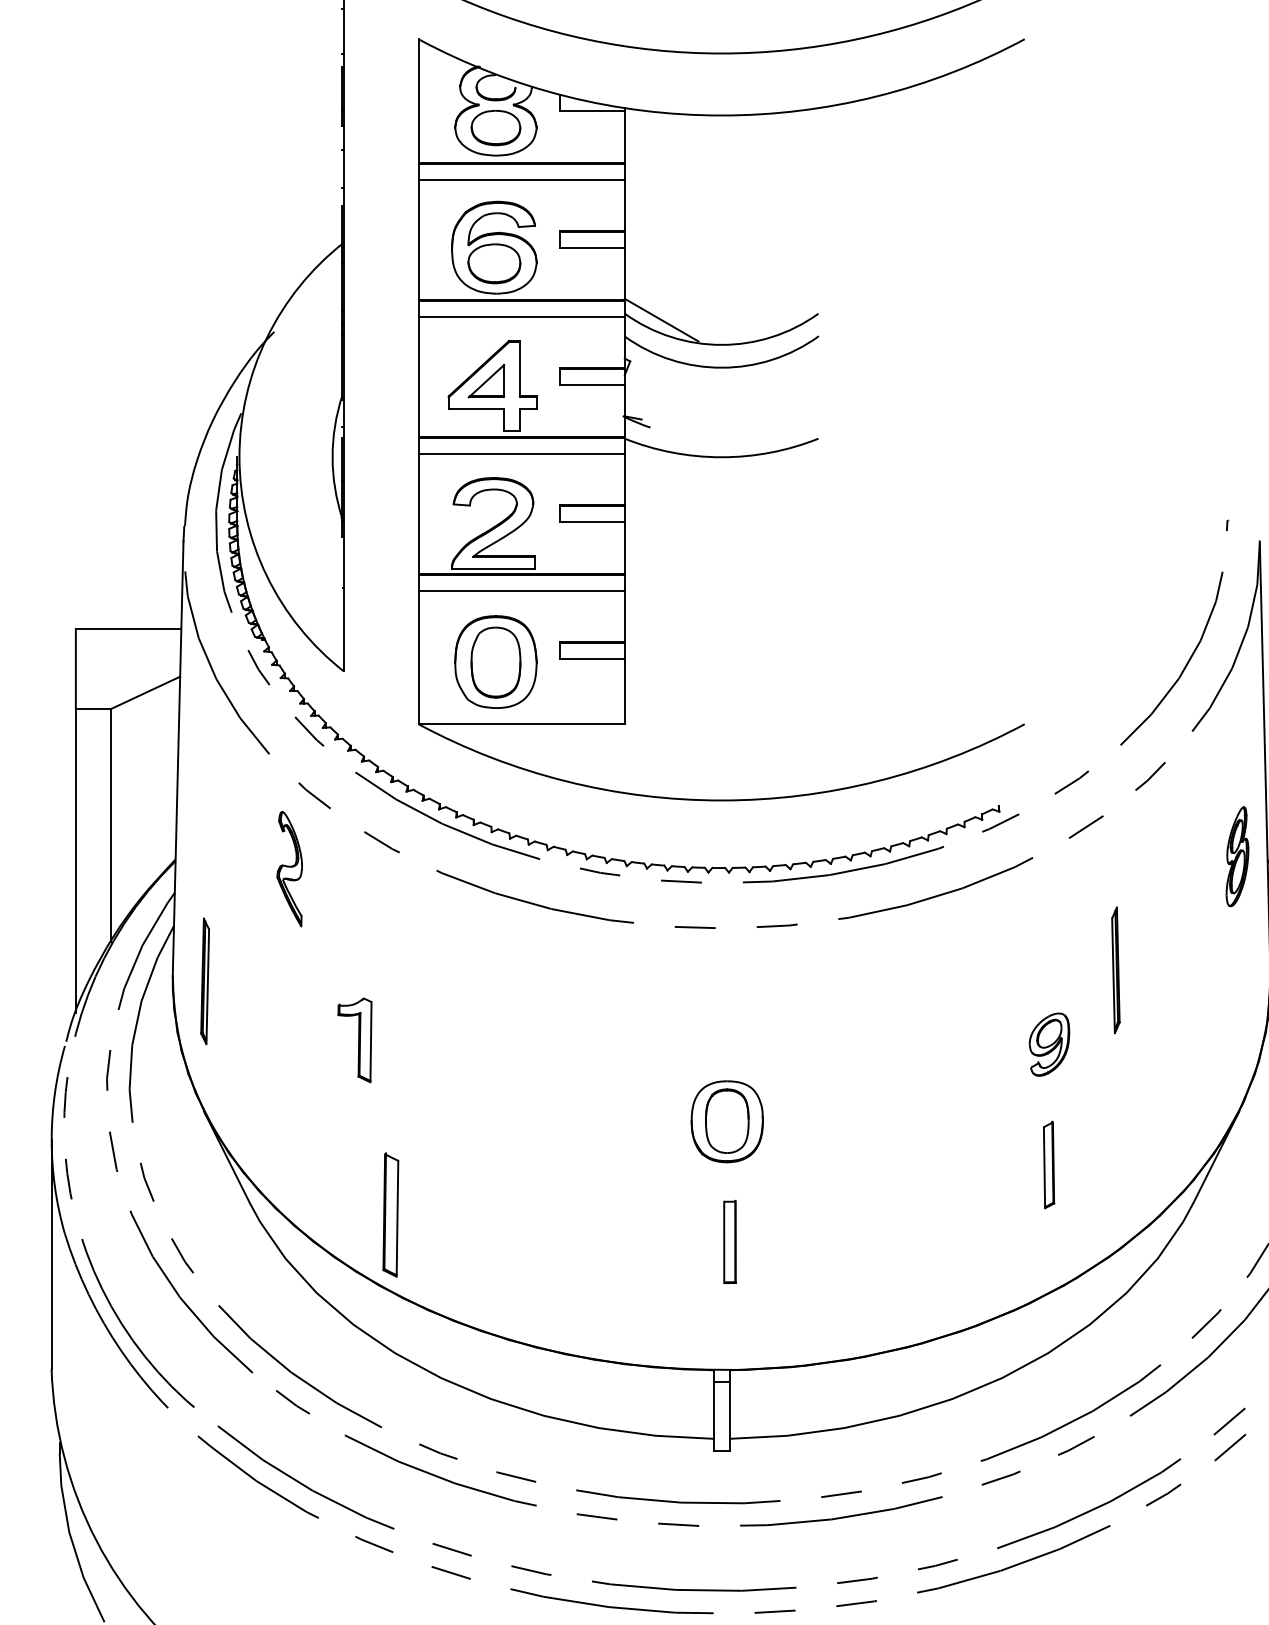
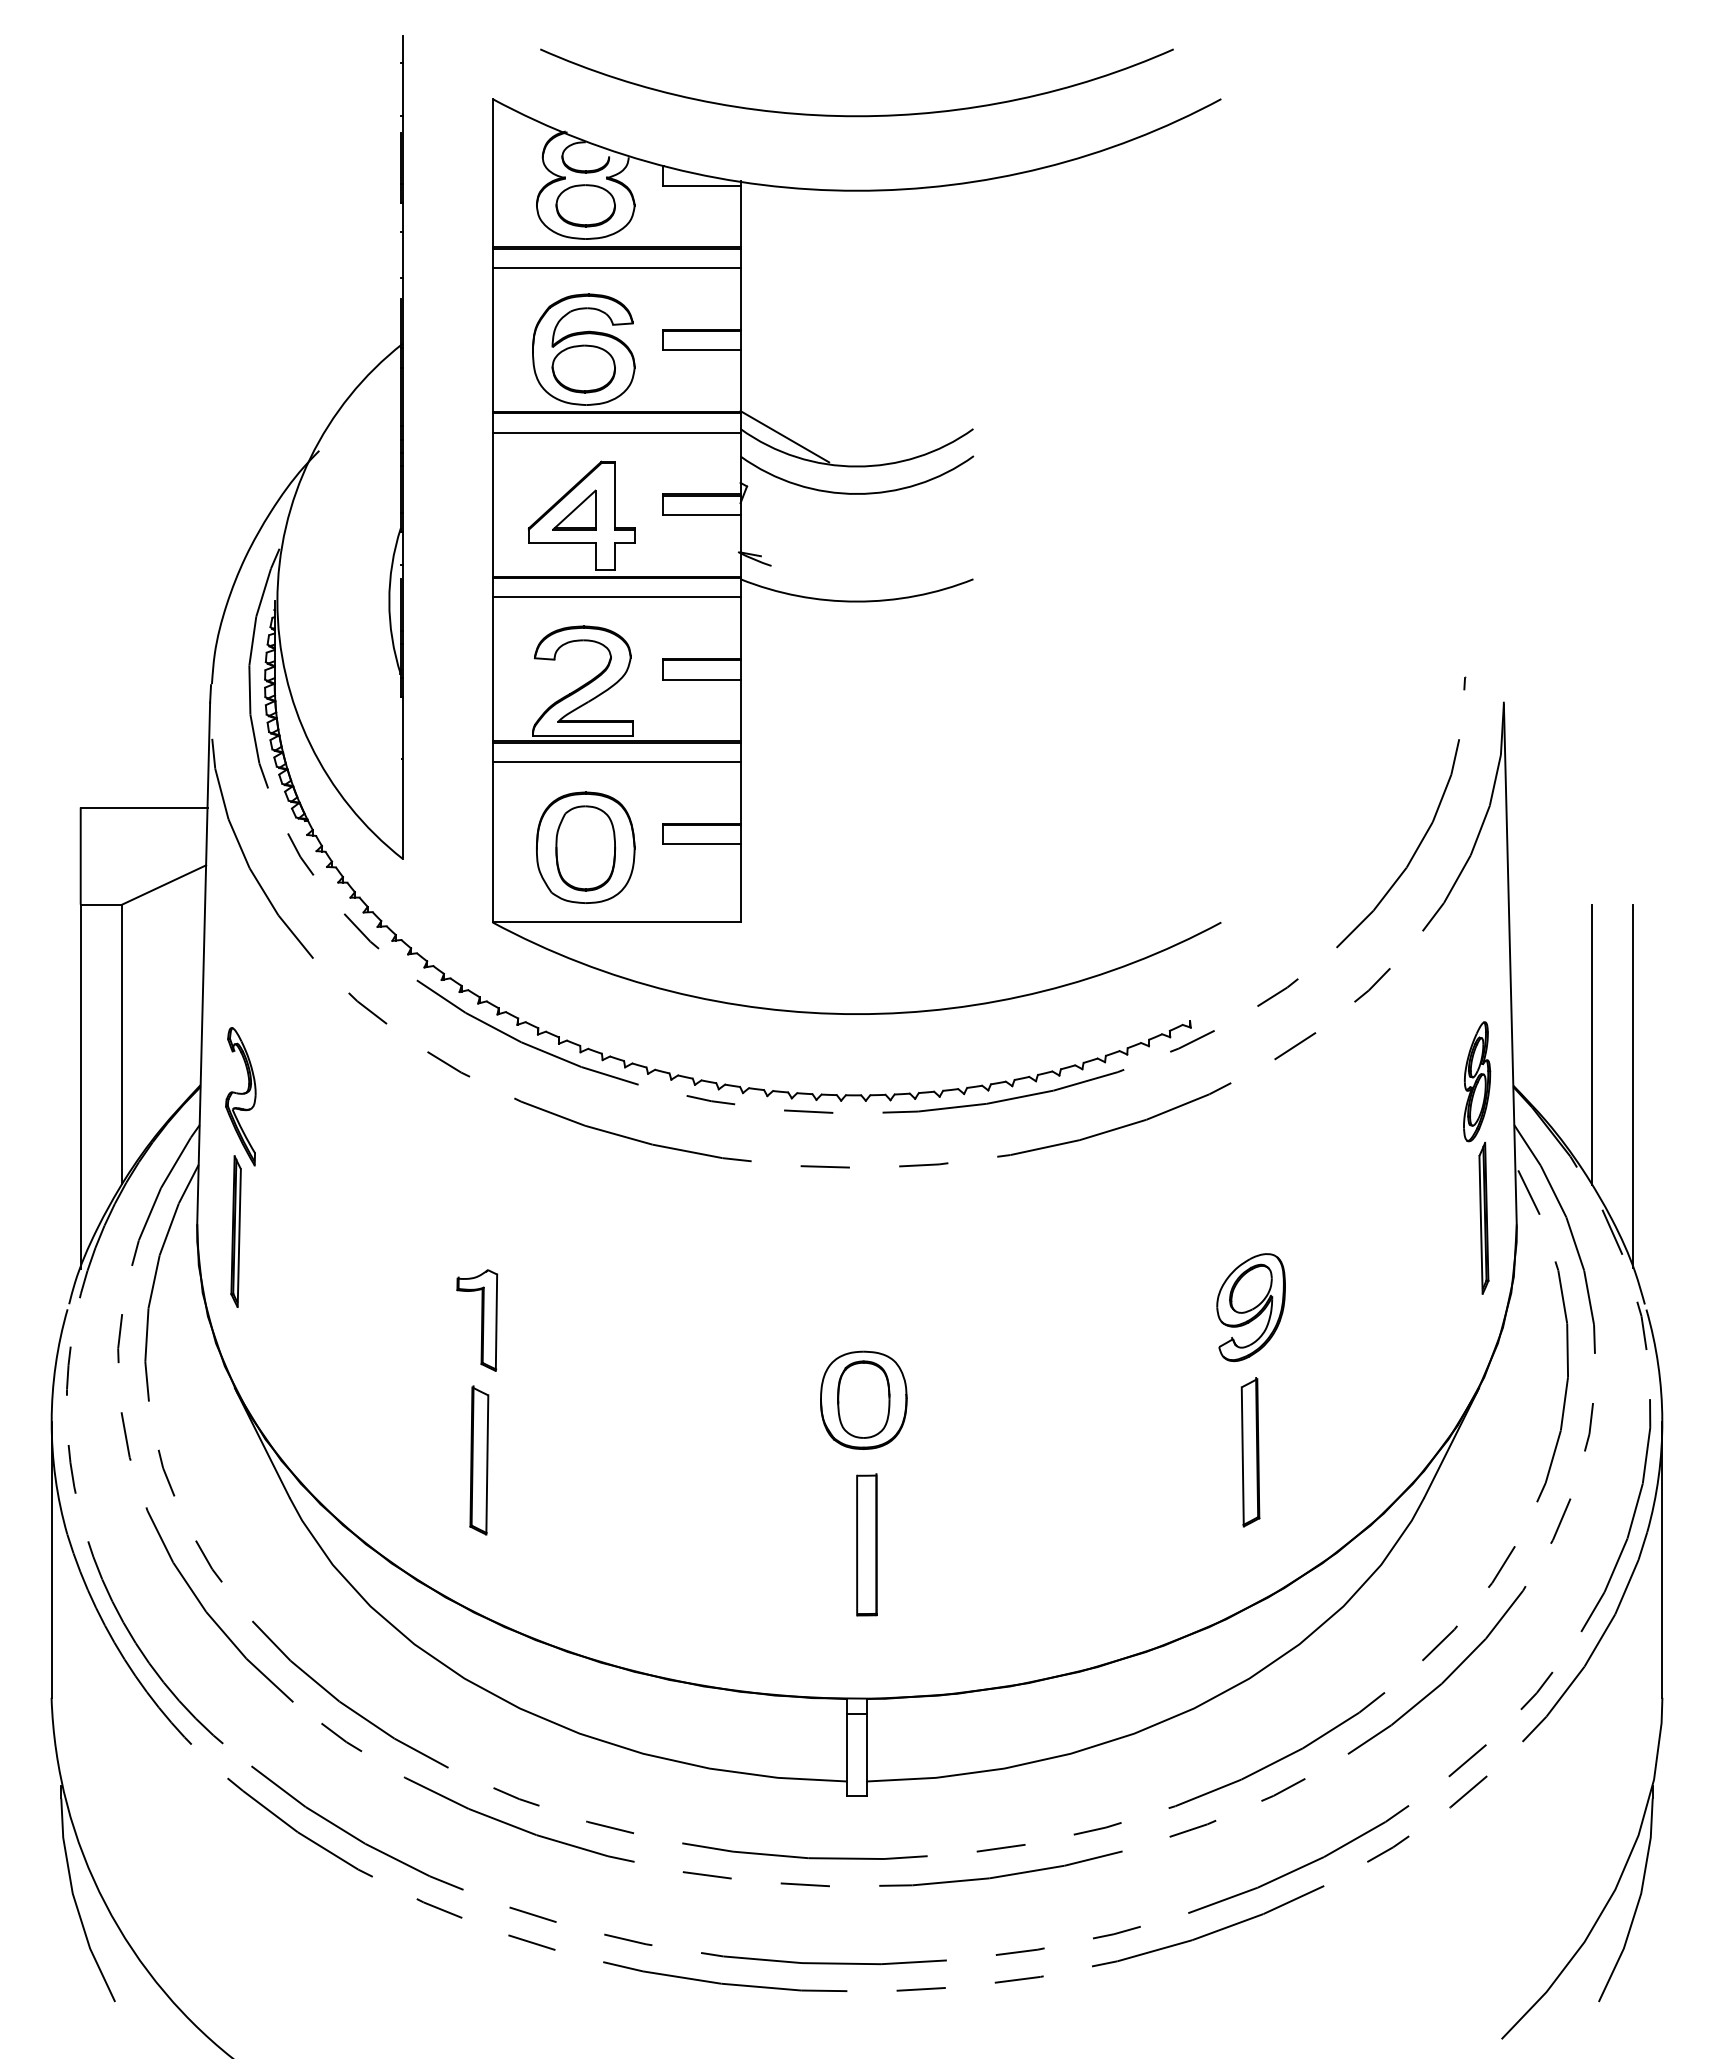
part: (289, 868) -> (240, 1096), moved
part: (1115, 969) -> (1483, 1217), moved
part: (354, 1040) -> (476, 1320), moved
part: (1049, 1044) -> (1250, 1307), size x1.43
part: (1049, 1165) -> (1250, 1452), size x1.43
part: (390, 1215) -> (479, 1460), moved
part: (729, 1241) -> (866, 1544), size x1.43

